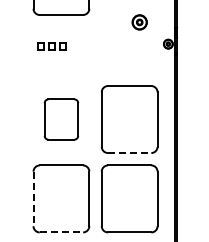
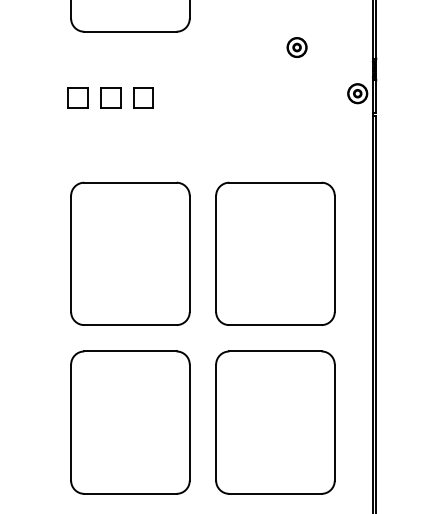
part: (139, 22) -> (296, 47), size x0.62
part: (51, 46) -> (109, 98), size x1.43
part: (61, 119) -> (130, 253), size x1.67
line: (129, 153) -> (275, 326), dashed -> solid
line: (33, 199) -> (71, 423), dashed -> solid
line: (61, 232) -> (130, 493), dashed -> solid

